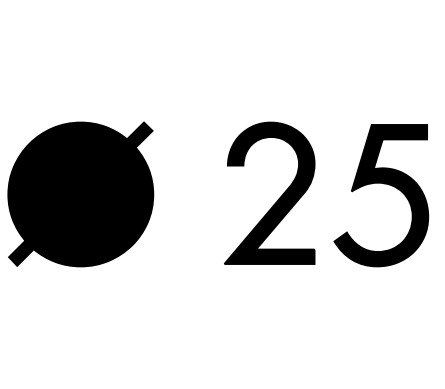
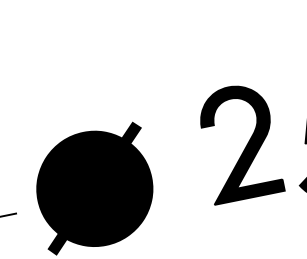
part: (277, 199) -> (245, 146), moved

